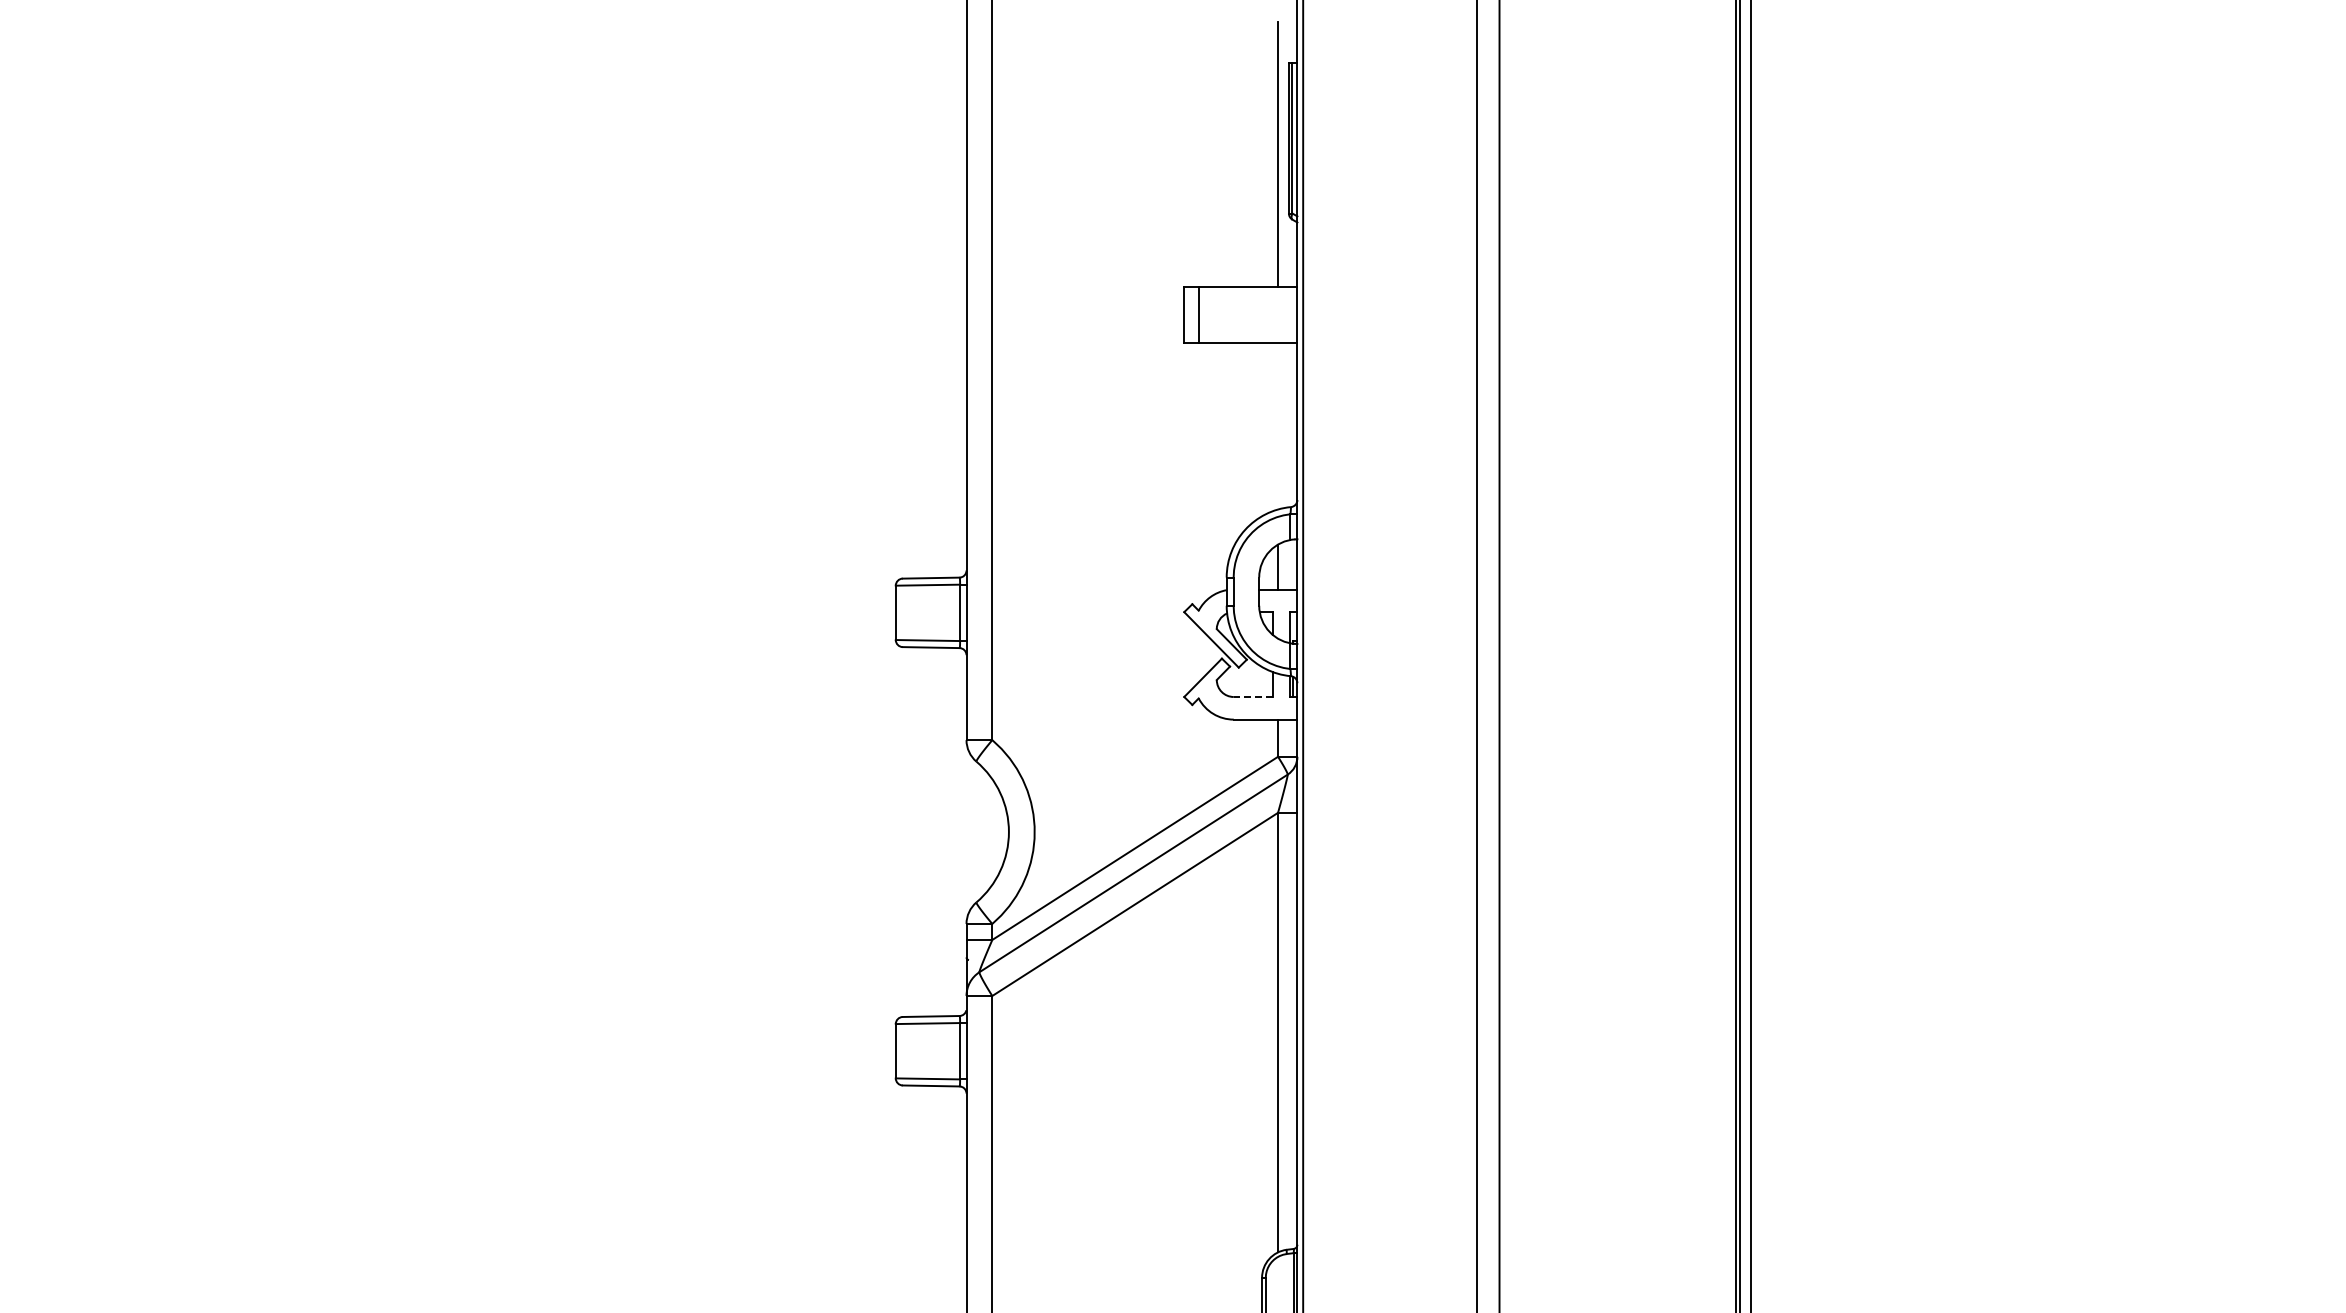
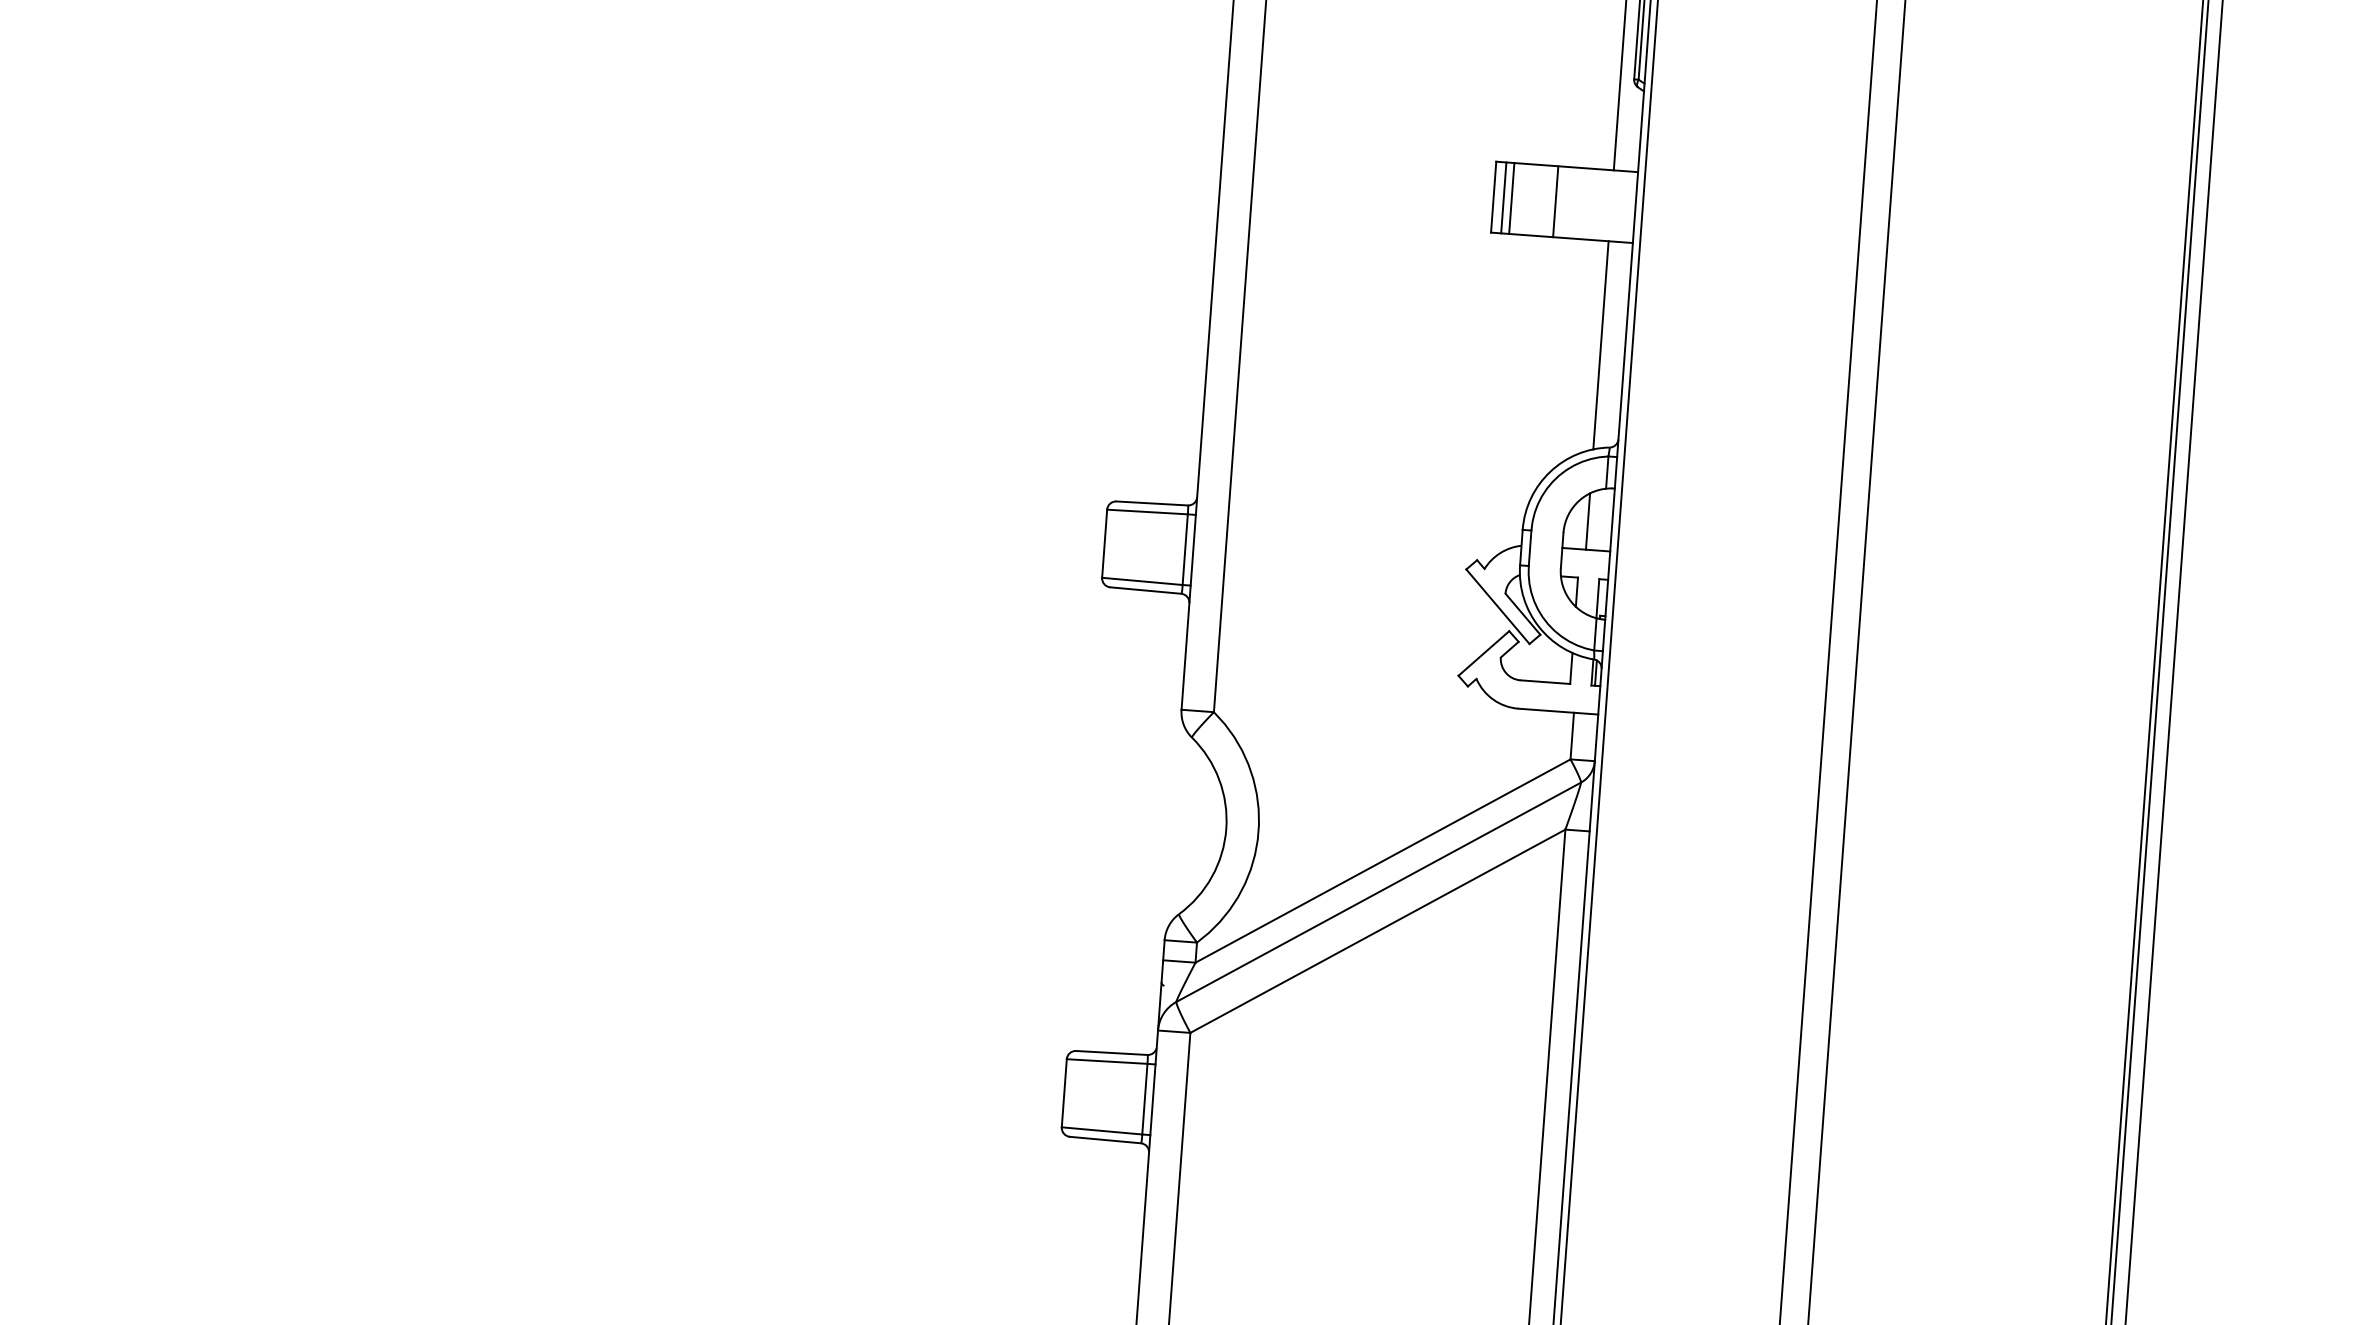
line: (1192, 314) -> (1504, 197), added
line: (1233, 314) -> (1555, 200), added
line: (1278, 426) -> (1601, 345), added
line: (1253, 697) -> (1545, 682), dashed -> solid

